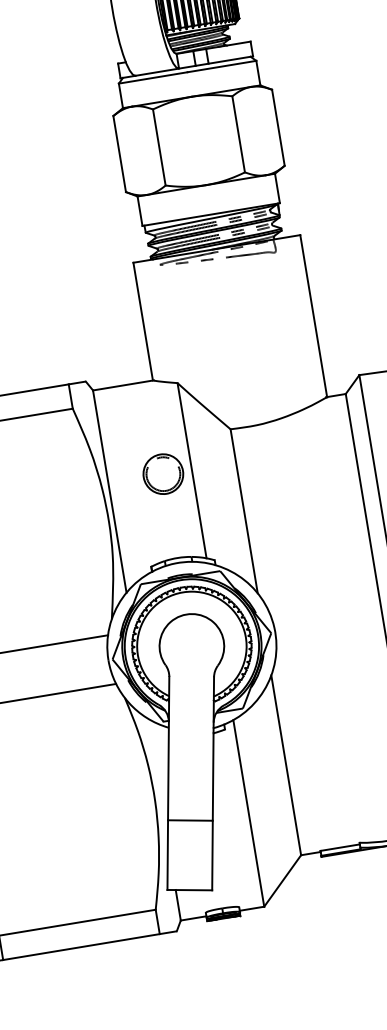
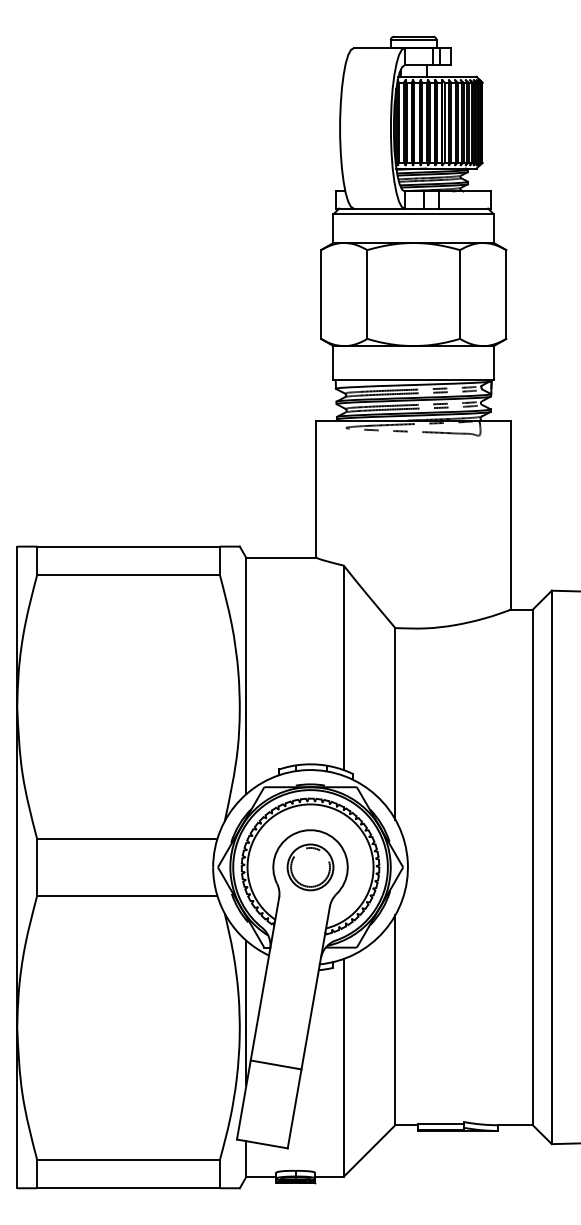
part: (163, 474) -> (310, 867), moved
line: (157, 779) -> (246, 1012), added

